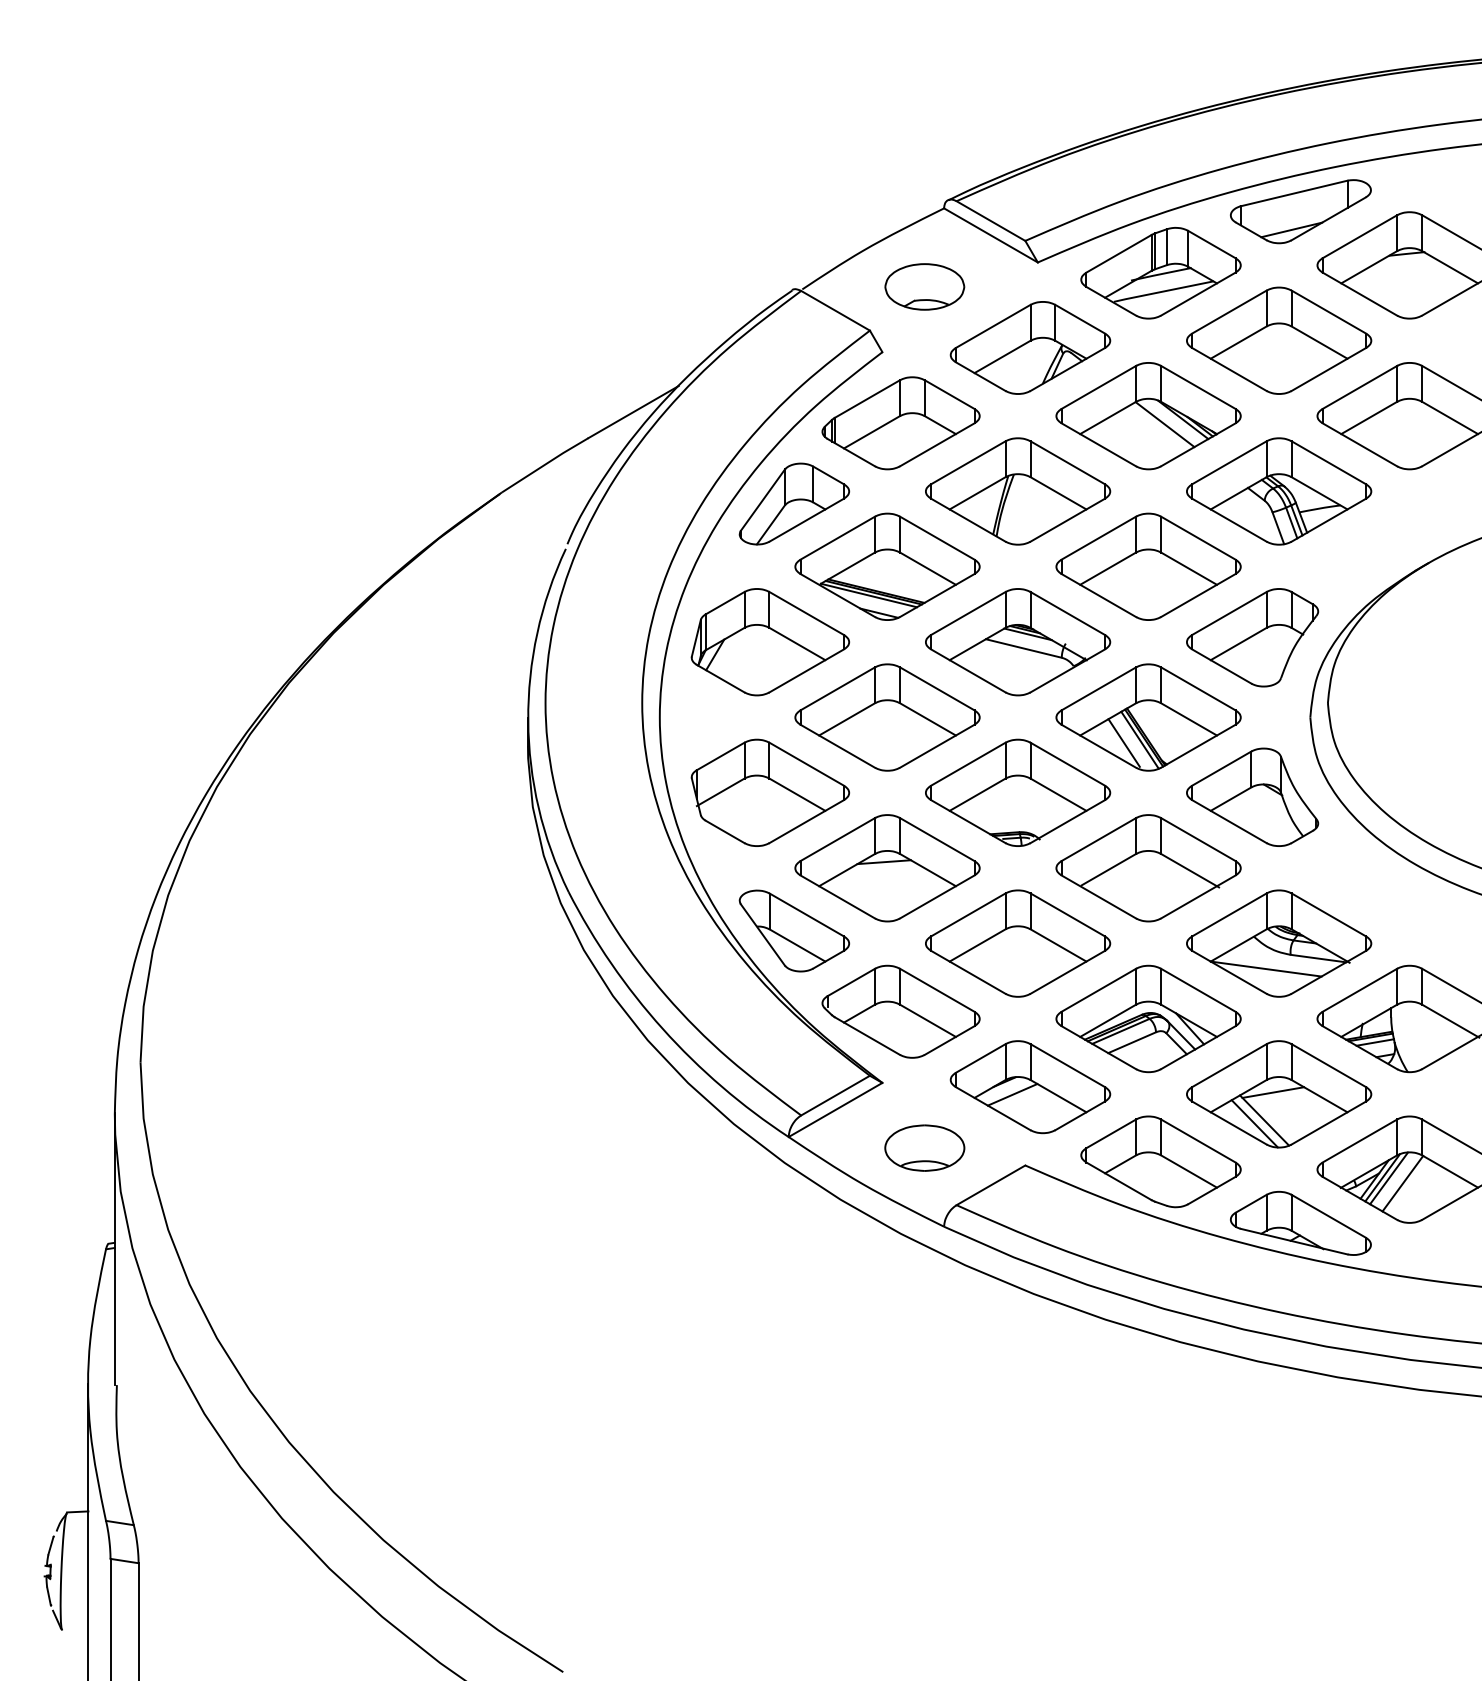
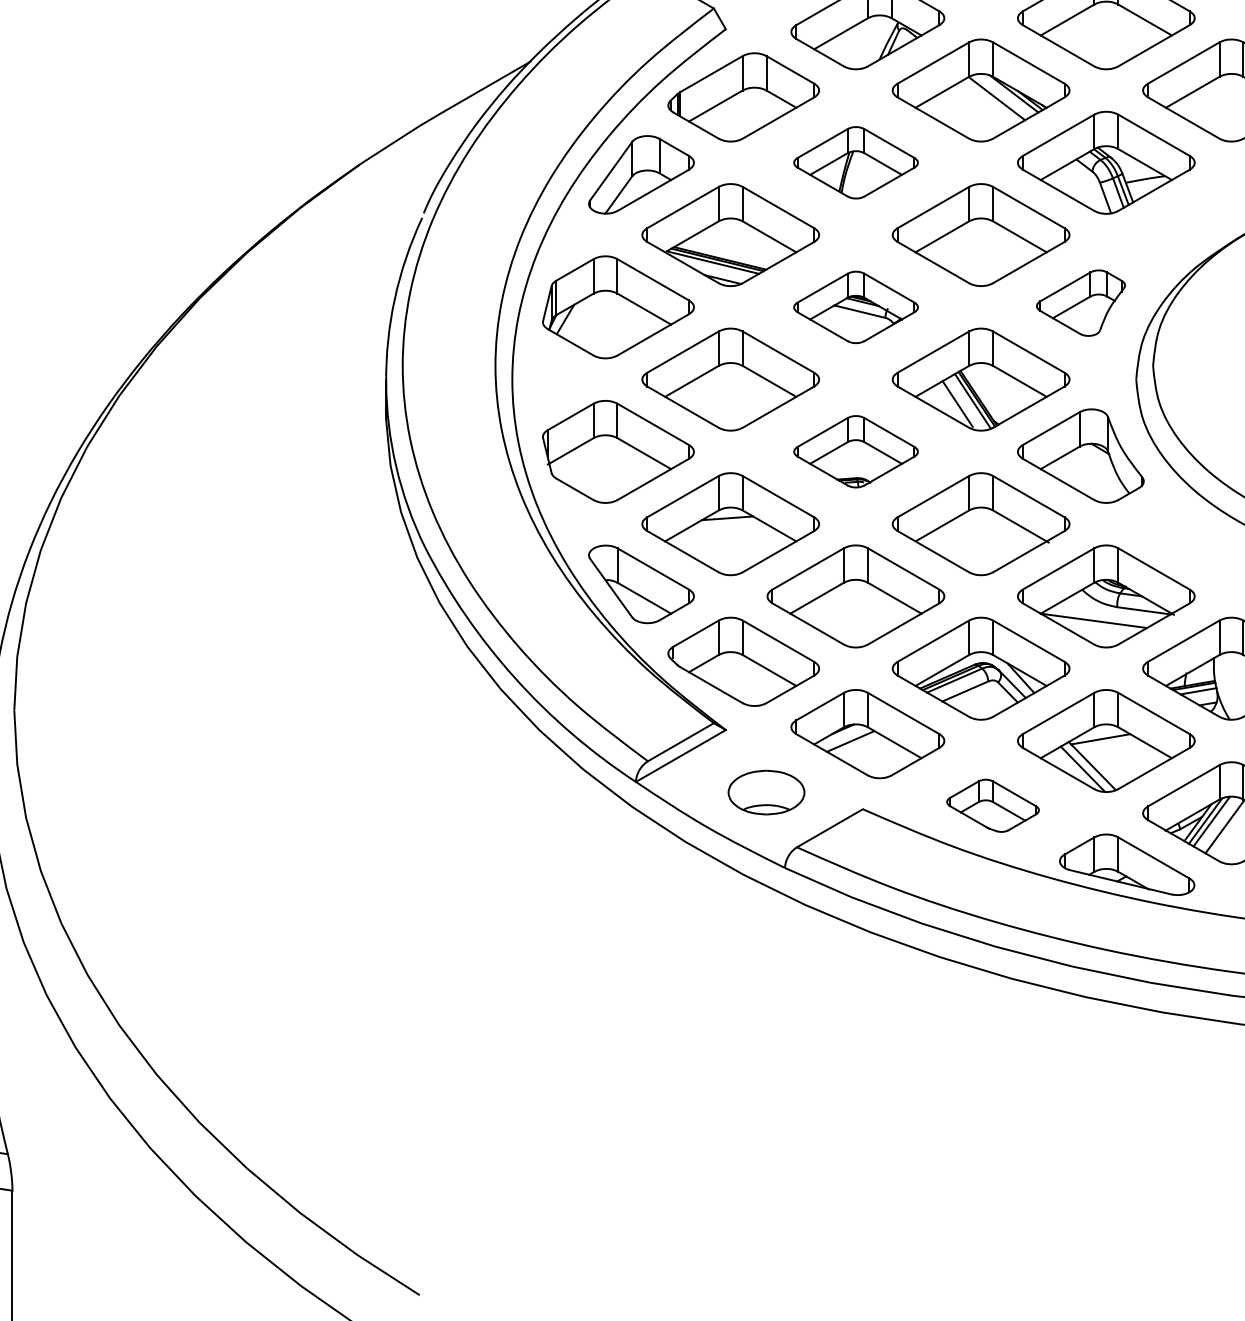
part: (1018, 491) -> (856, 162), size x0.7
part: (1252, 637) -> (1080, 302), size x0.7
part: (1018, 642) -> (856, 307), size x0.7
part: (1018, 792) -> (856, 451), size x0.7
part: (1160, 1161) -> (992, 805), size x0.6

